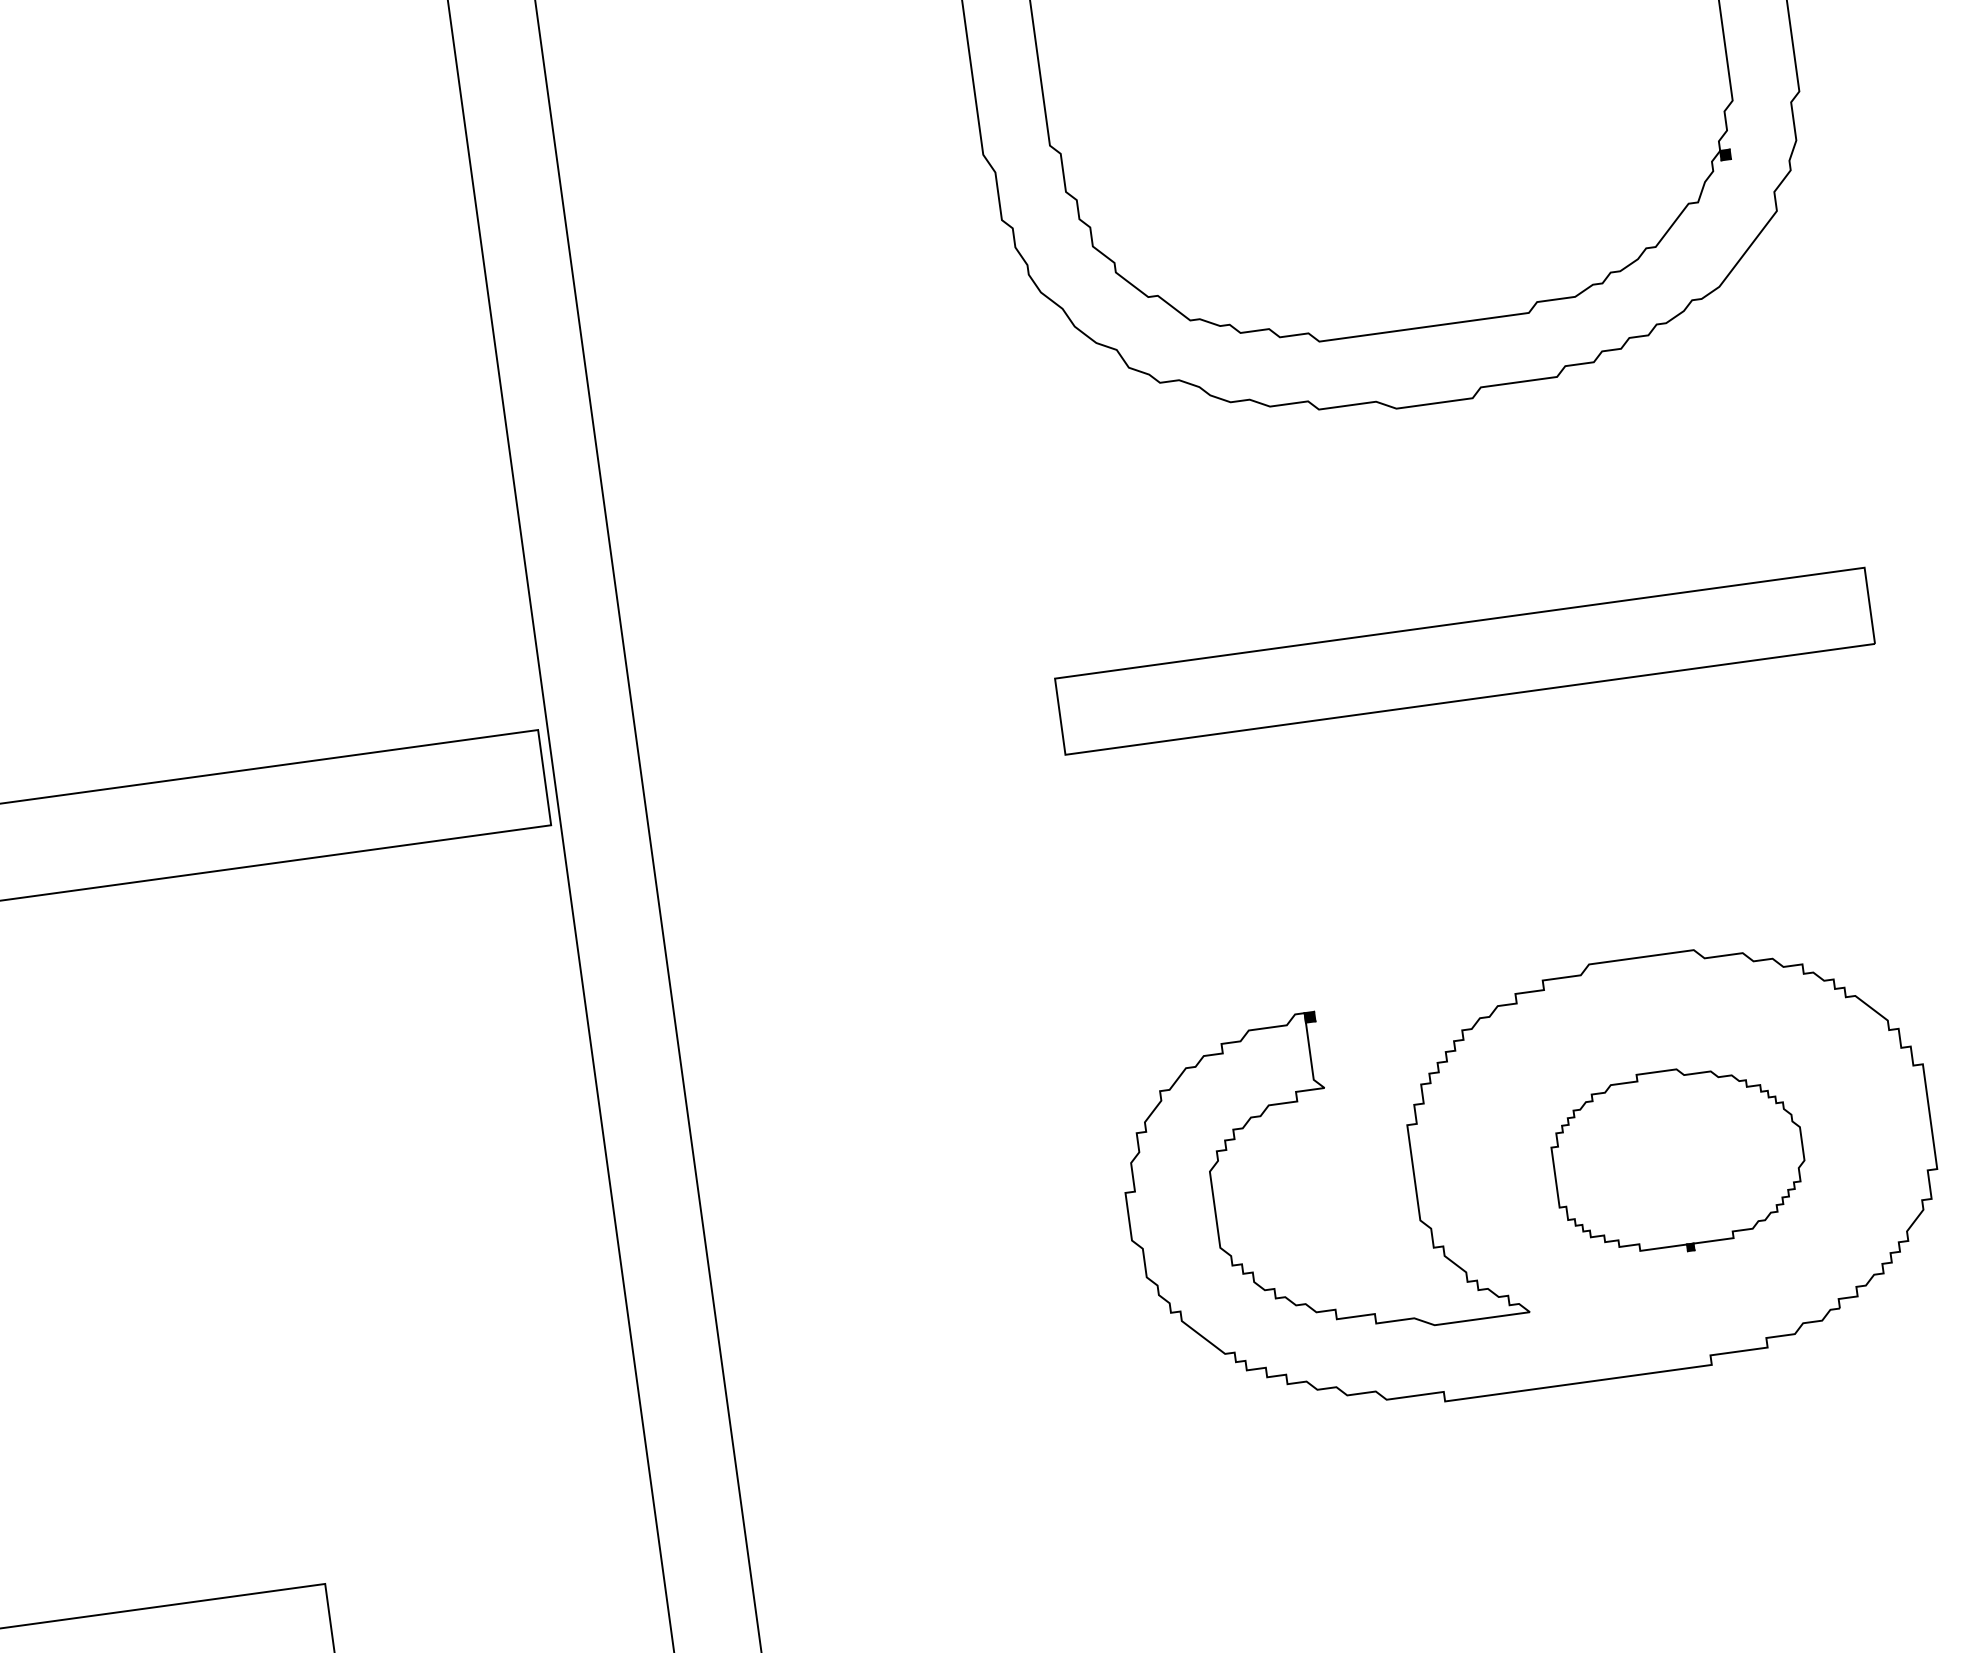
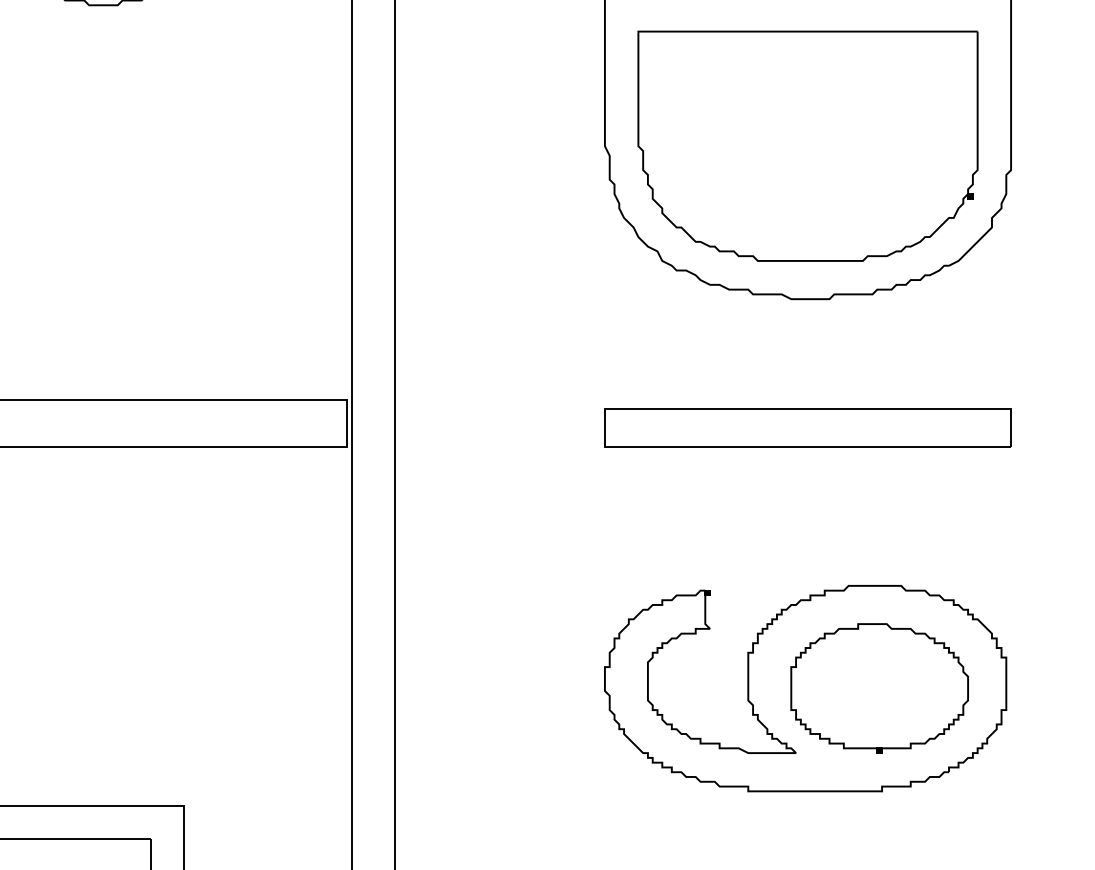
part: (1678, 1160) -> (879, 688), size x1.43

